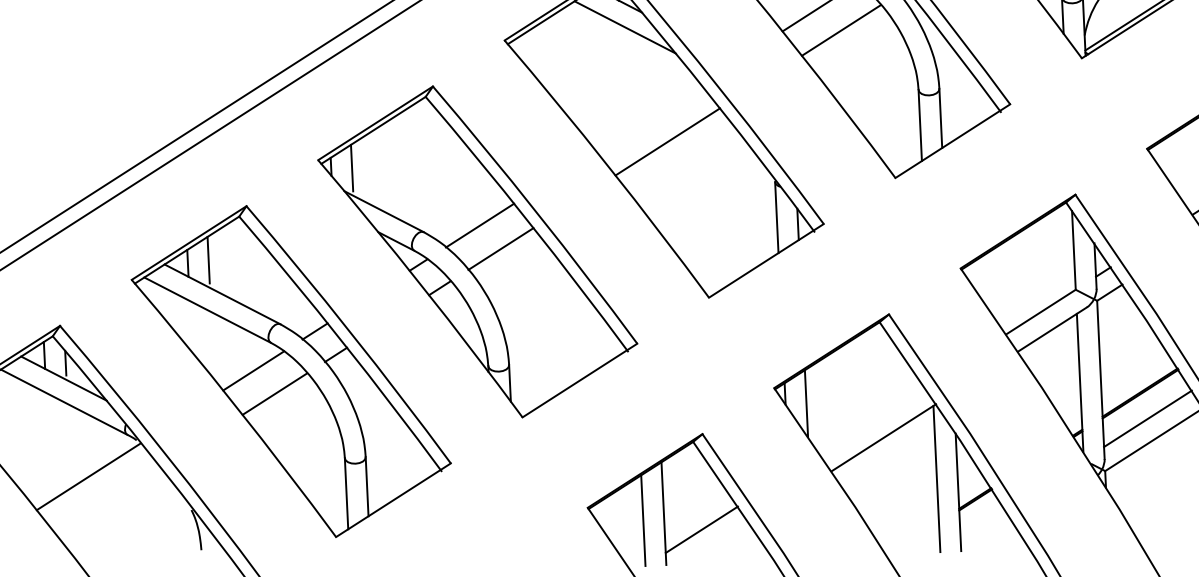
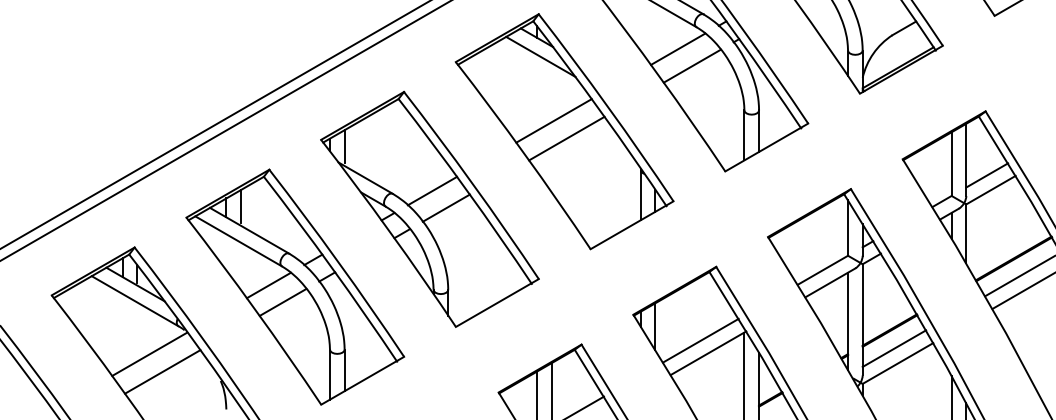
line: (647, 117) -> (553, 120), added
line: (871, 420) -> (700, 340), added
line: (107, 500) -> (162, 371), added

